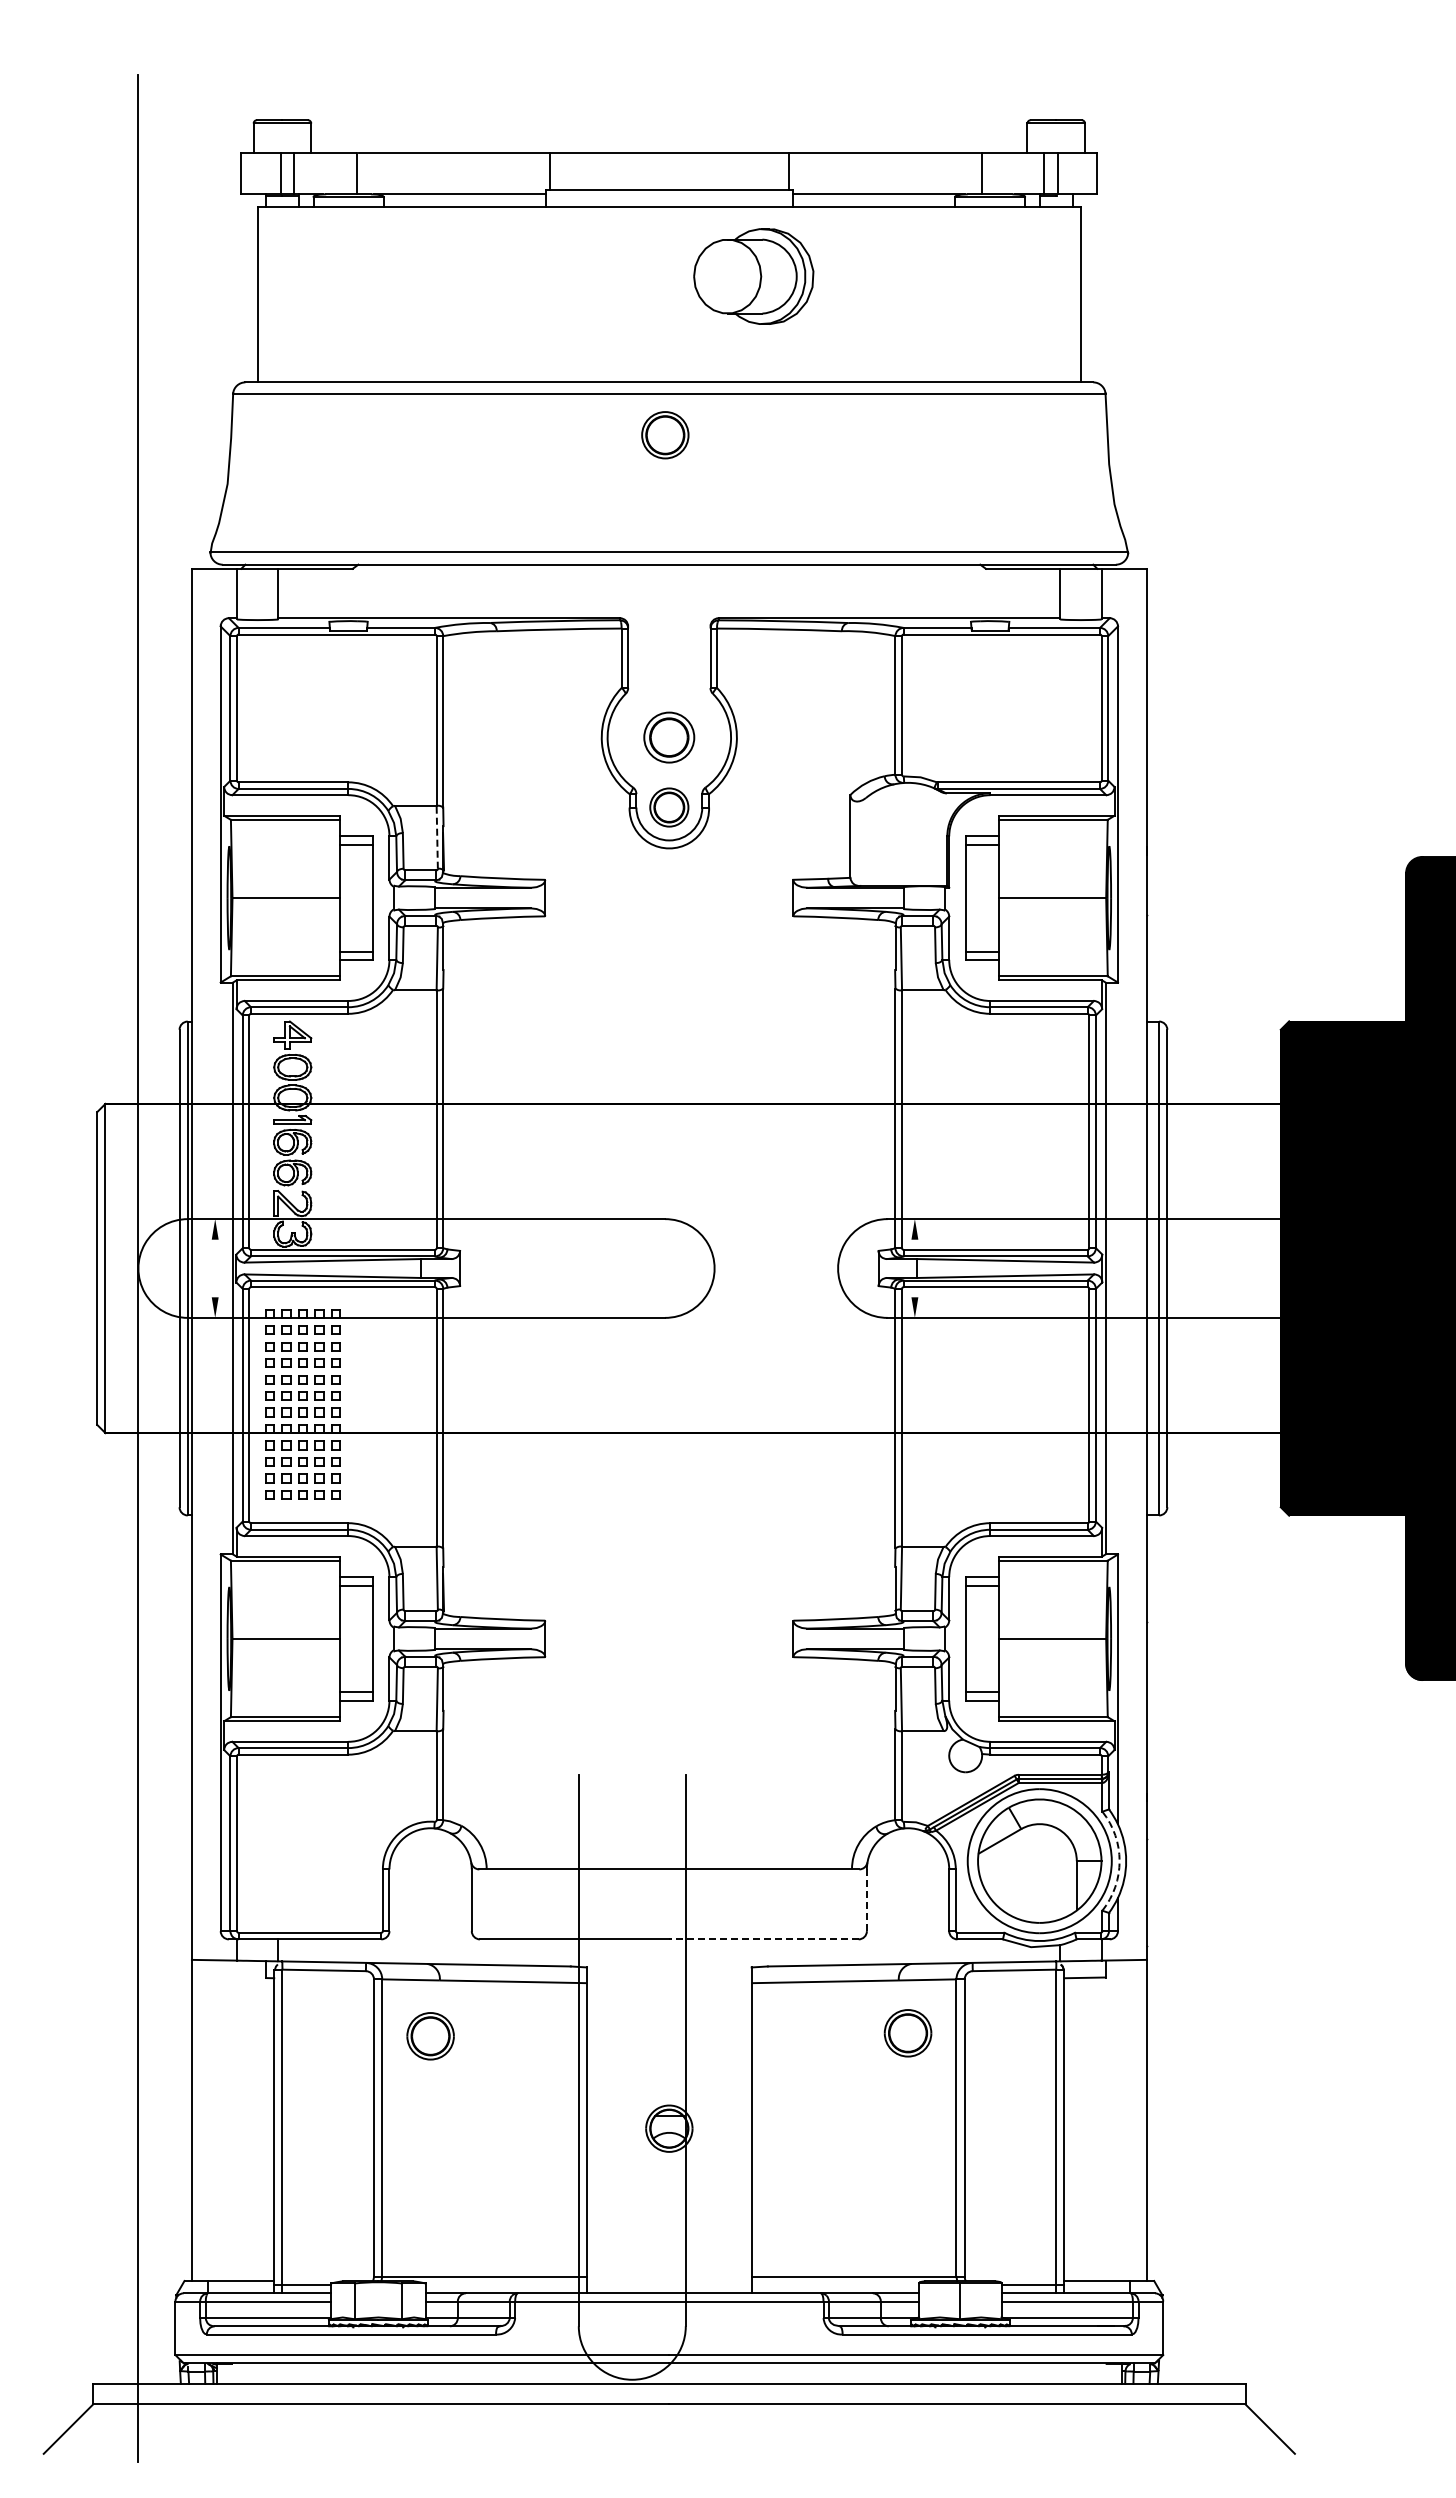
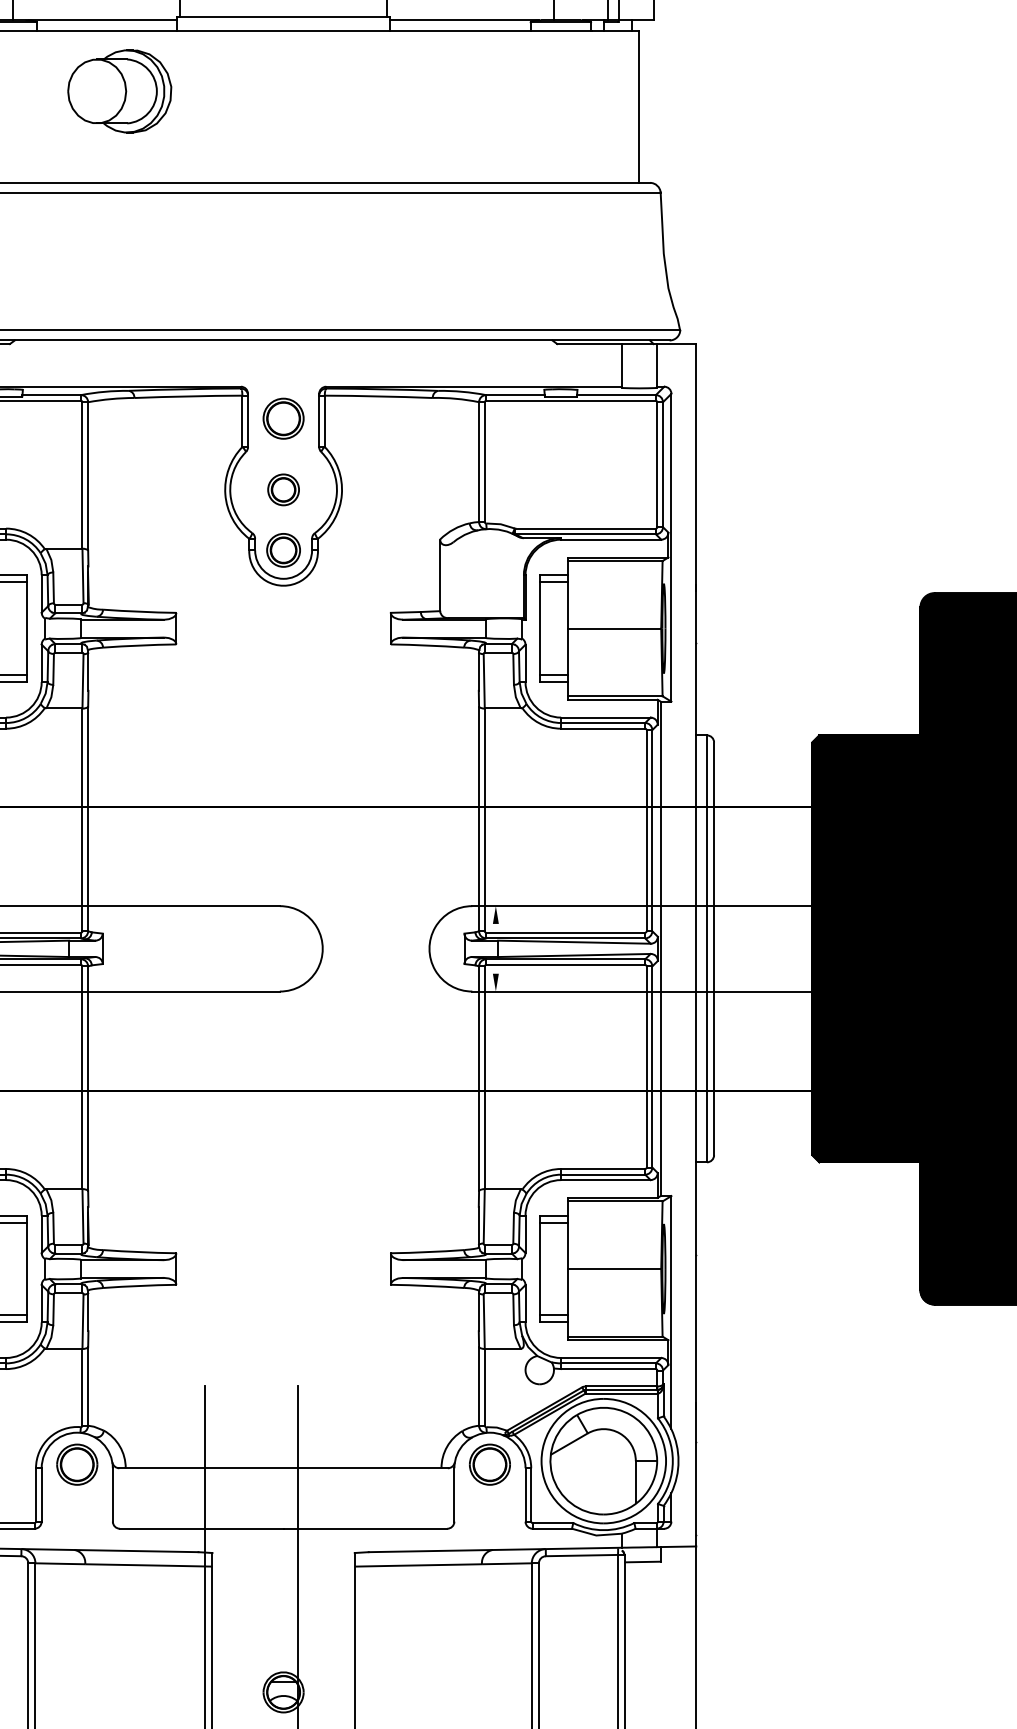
part: (753, 276) -> (119, 91), moved
part: (665, 435) -> (283, 418), moved
part: (669, 737) -> (283, 489), size x0.71
line: (437, 836) -> (83, 575), dashed -> solid
arc: (1119, 1861) -> (672, 1461), dashed -> solid
line: (866, 1900) -> (454, 1495), dashed -> solid
line: (764, 1939) -> (365, 1528), dashed -> solid
part: (907, 2033) -> (489, 1464), moved
part: (430, 2036) -> (77, 1464), moved

